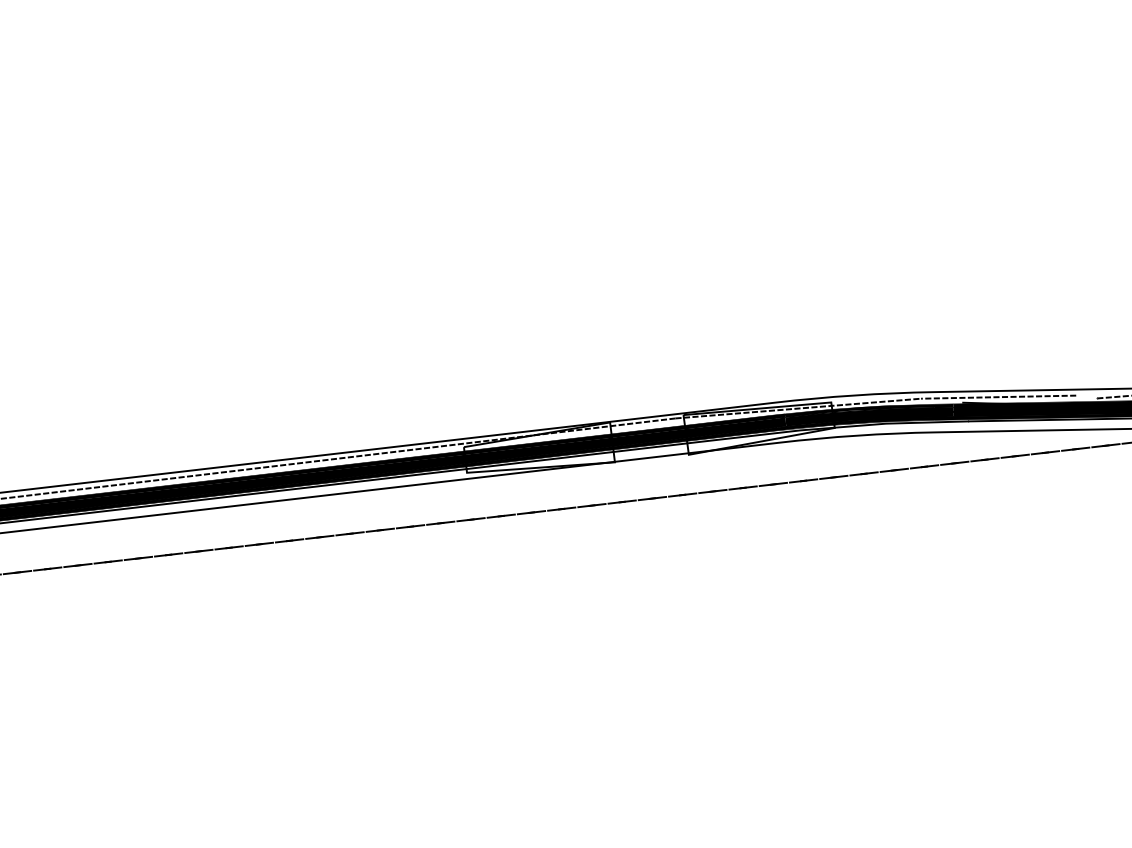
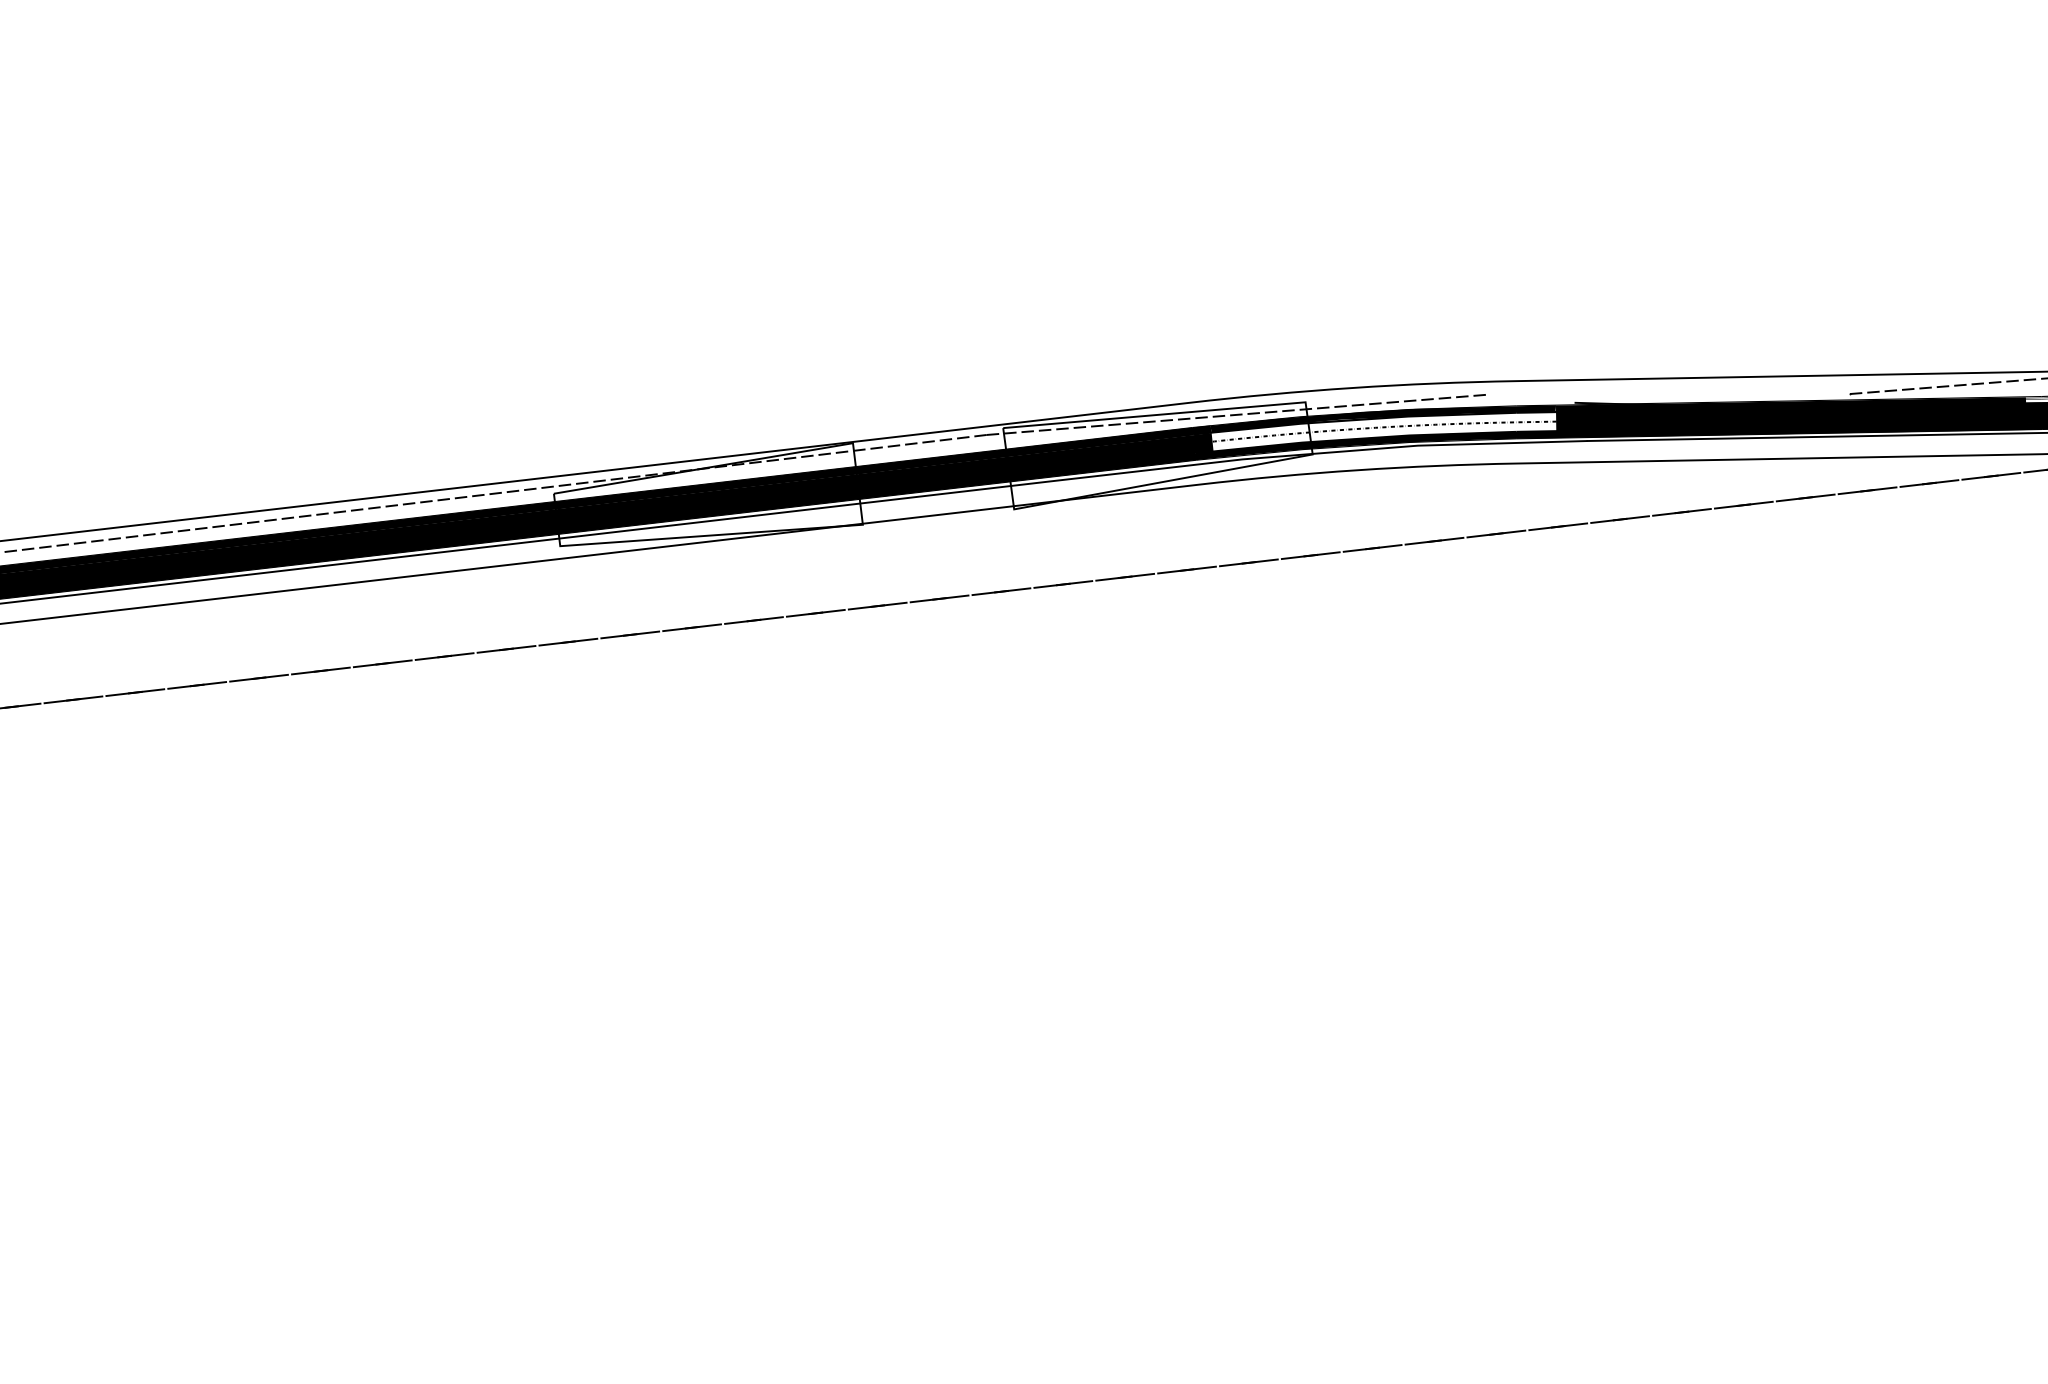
line: (998, 396) -> (1647, 390), removed
fill: (869, 416) -> (1383, 430), removed

